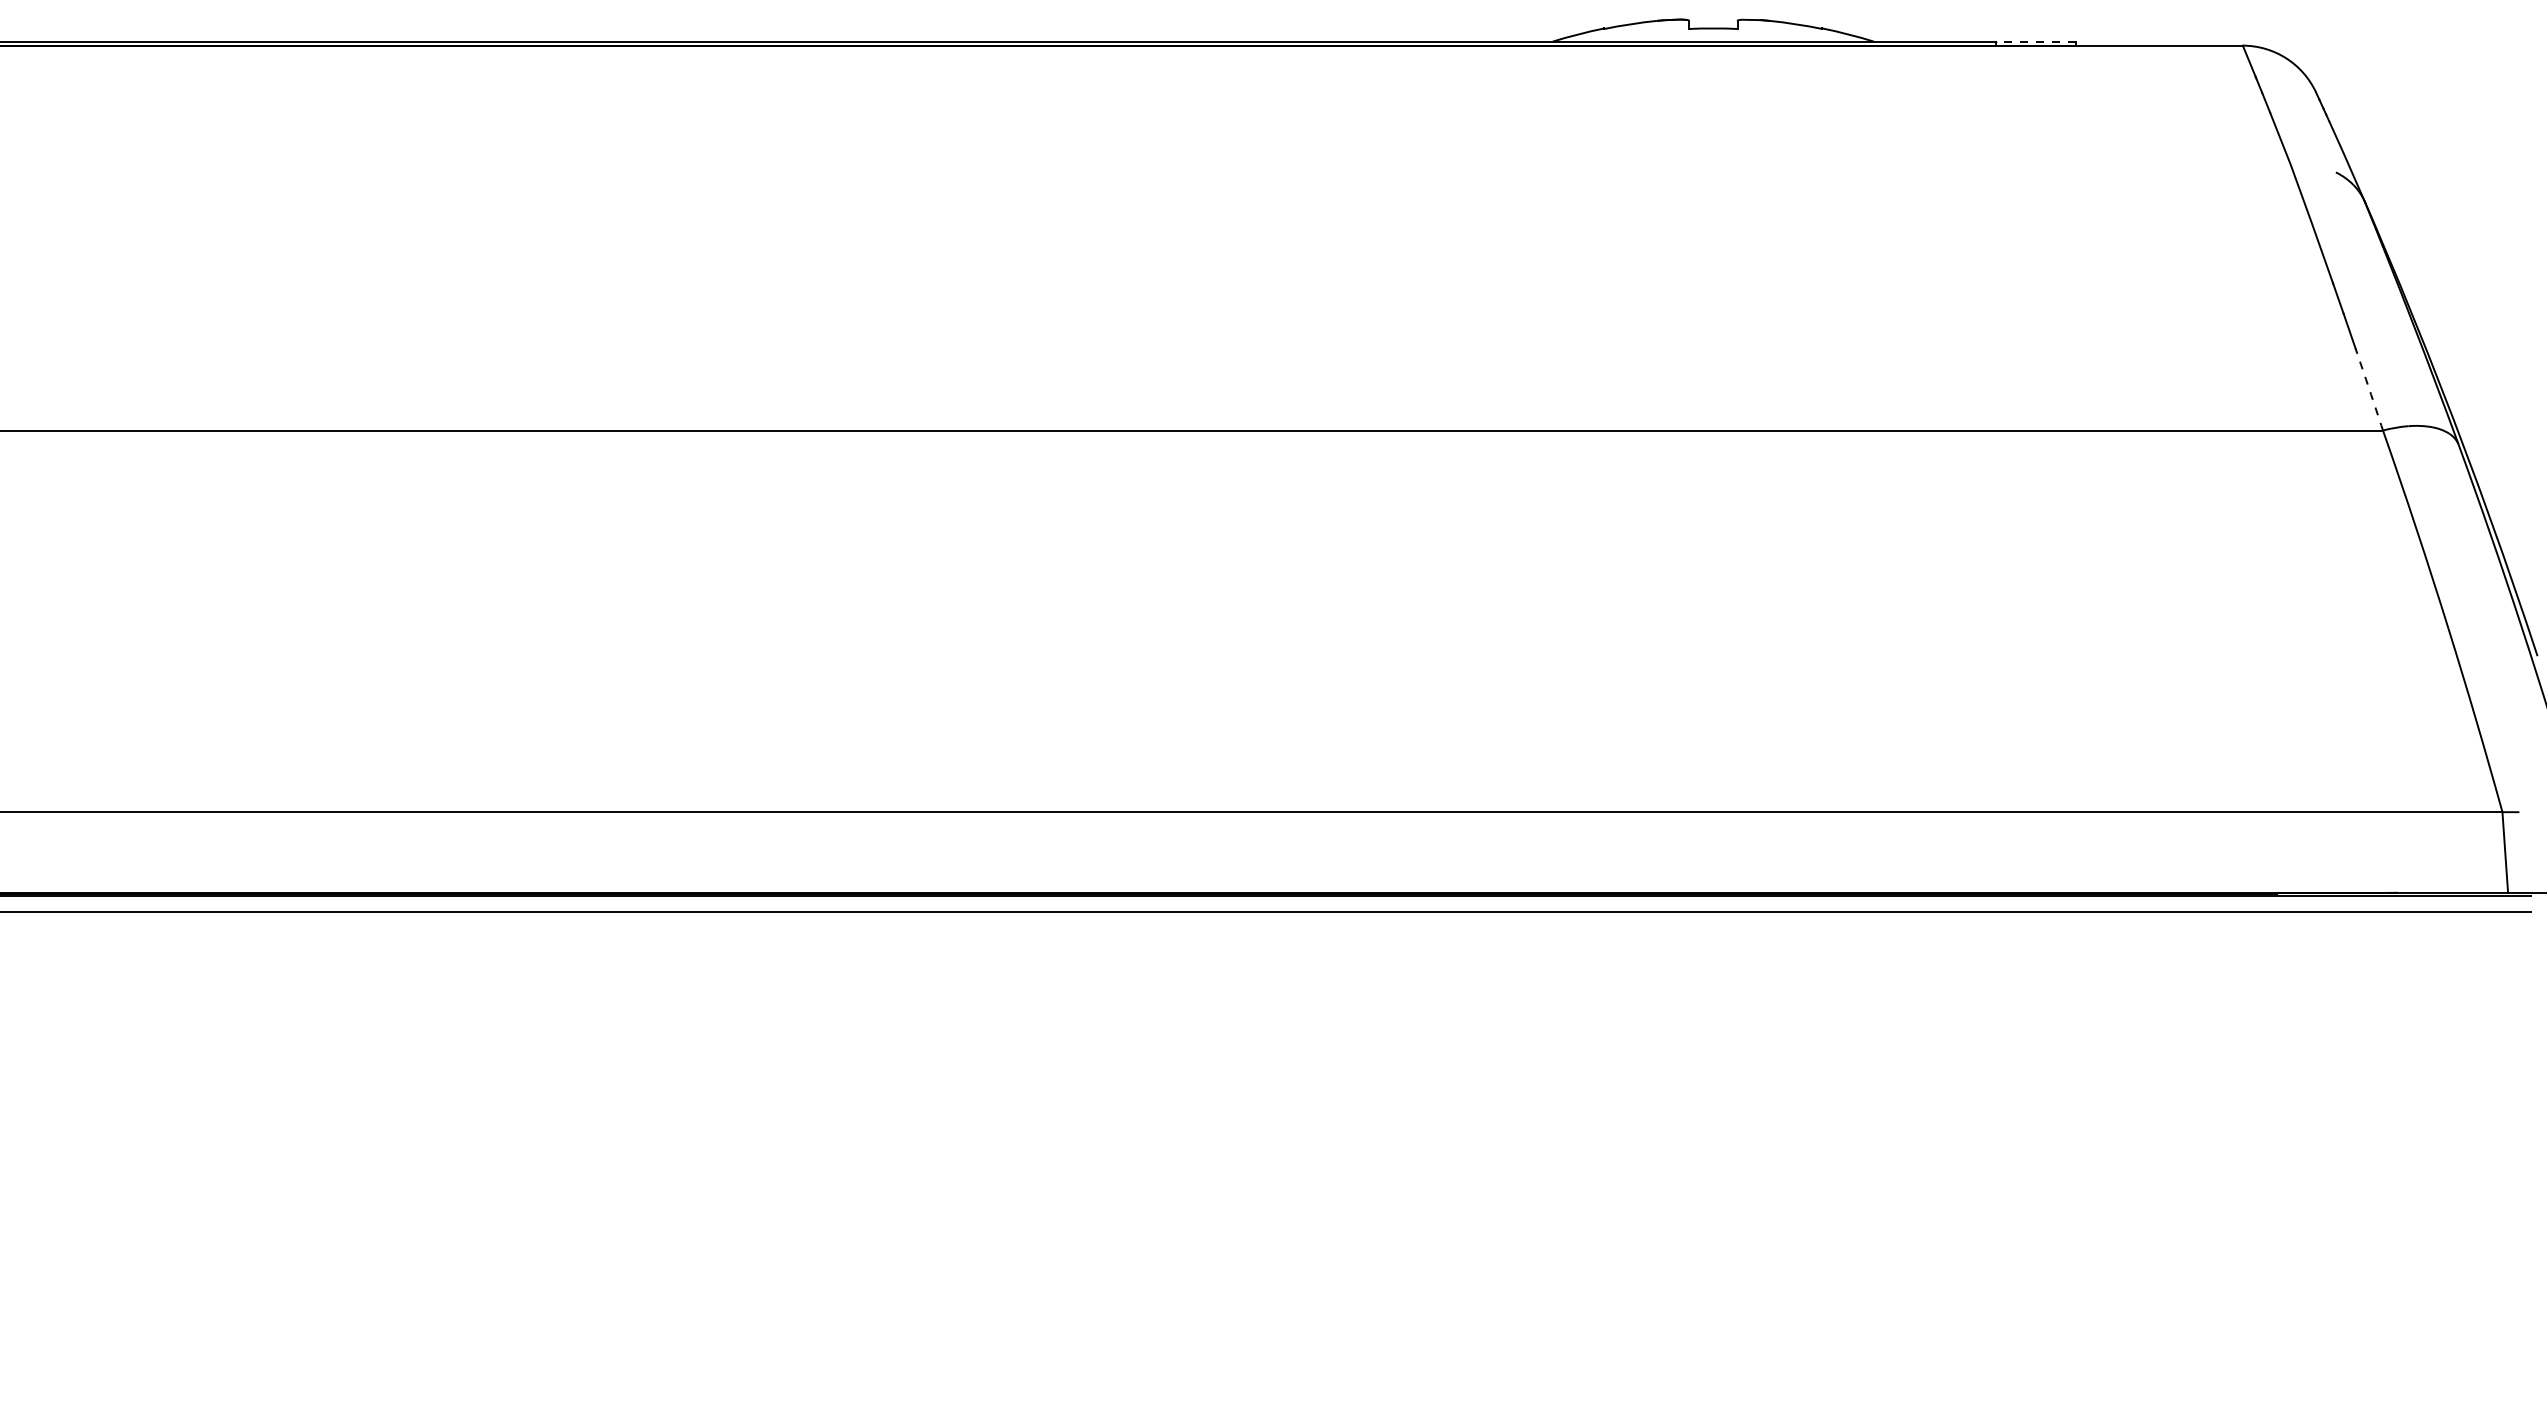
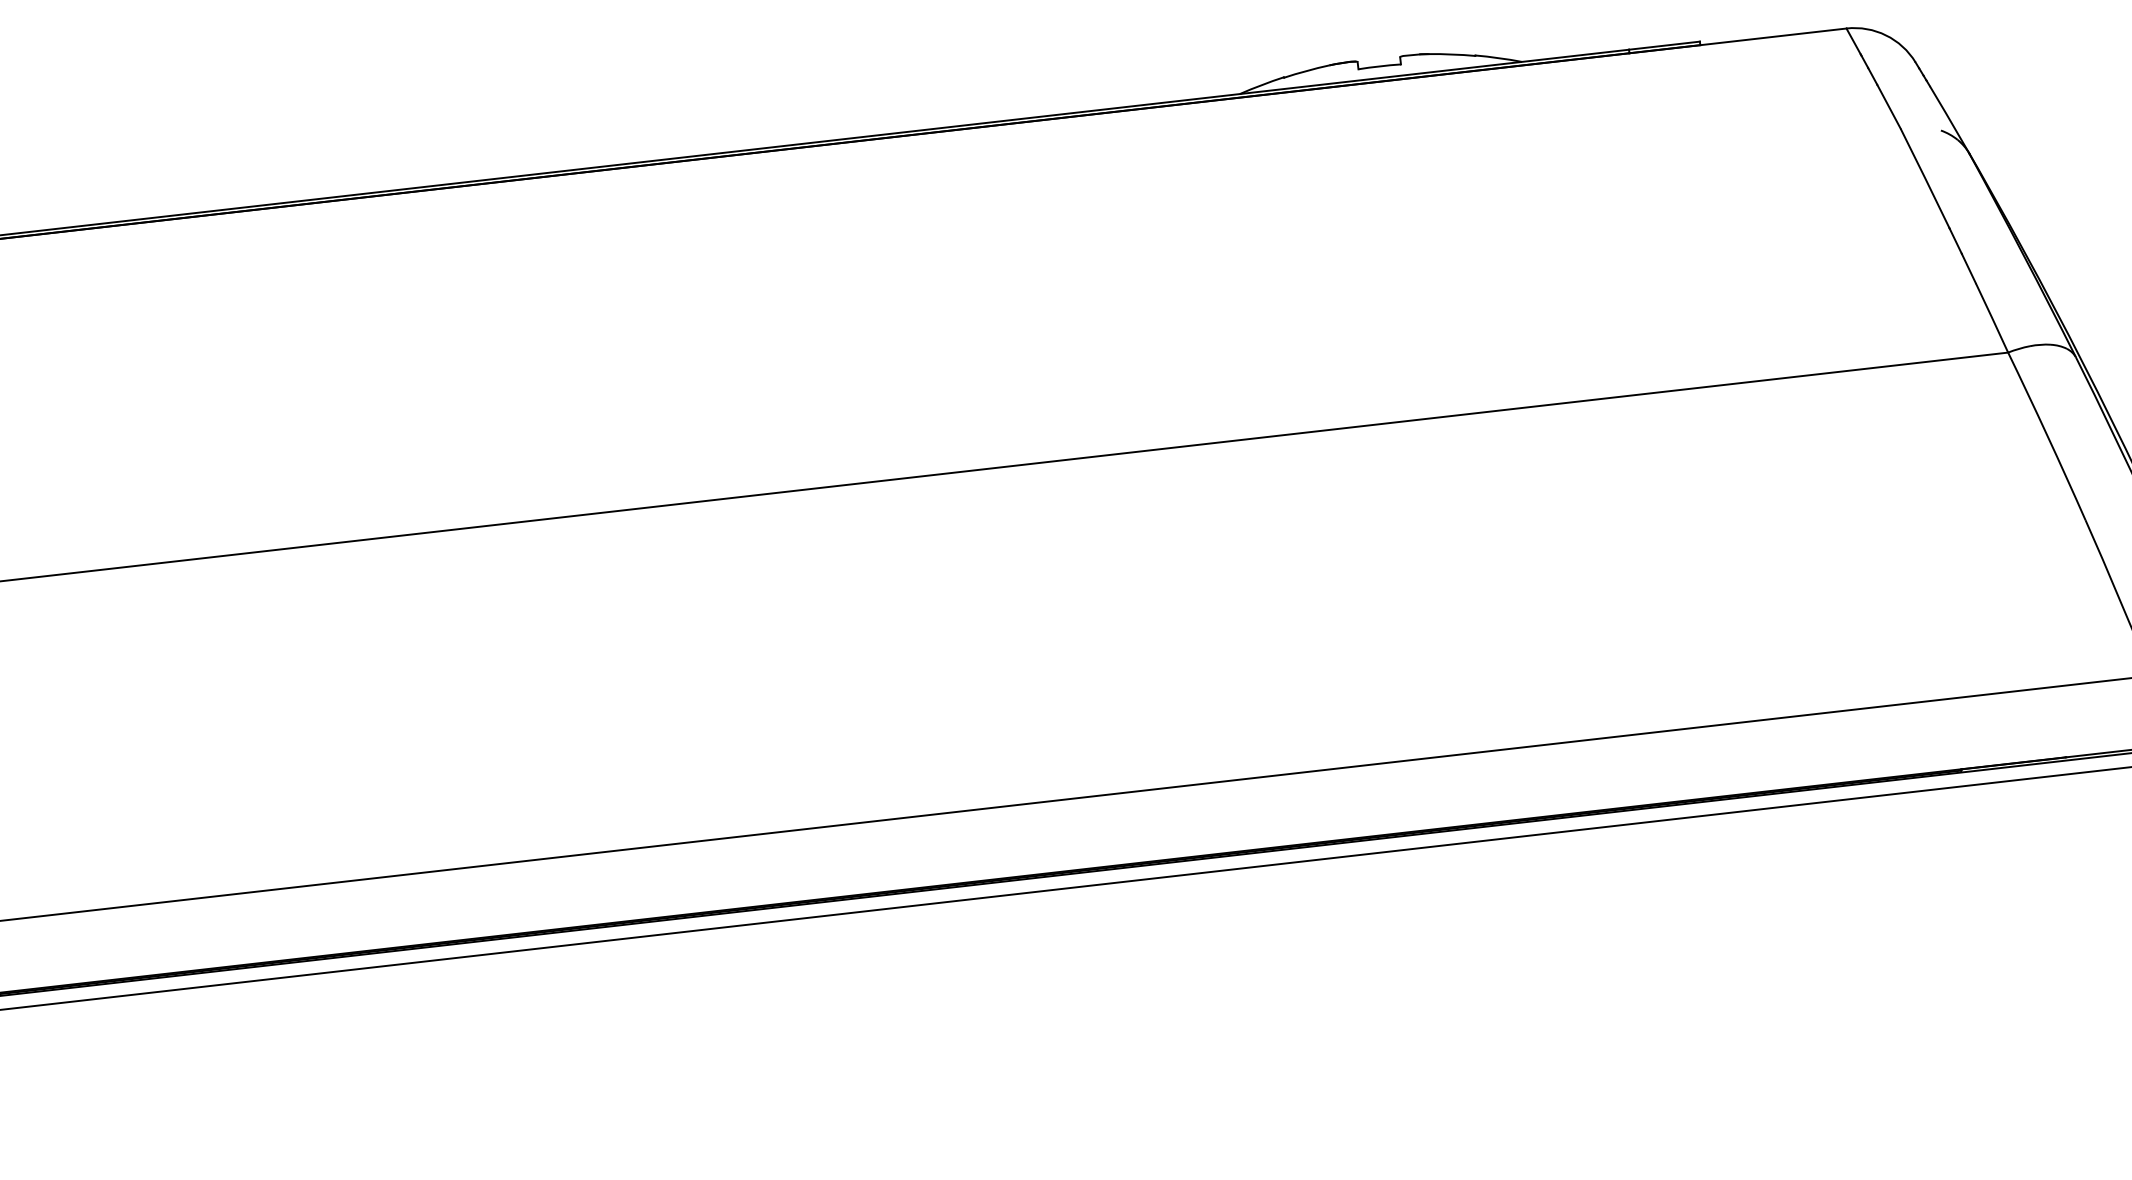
line: (2035, 41) -> (1663, 45), dashed -> solid
arc: (2369, 389) -> (1992, 317), dashed -> solid

